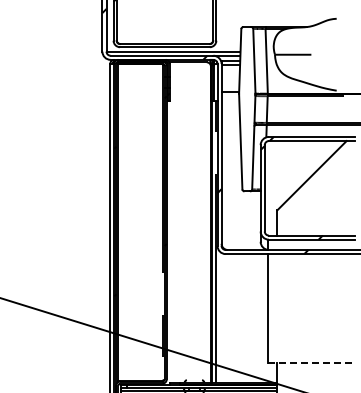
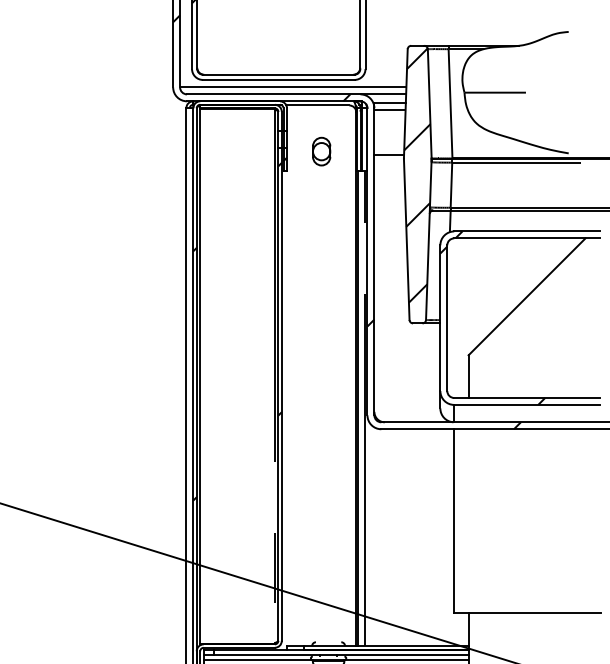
part: (190, 89) -> (321, 151), added
hatch: (246, 103) -> (416, 174), added
line: (312, 362) -> (527, 612), dashed -> solid

